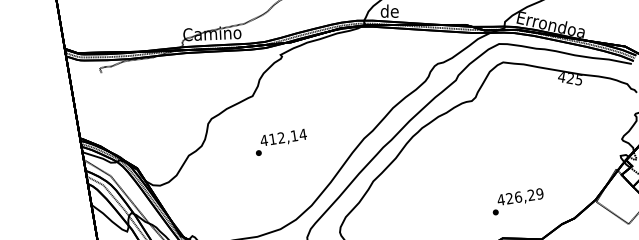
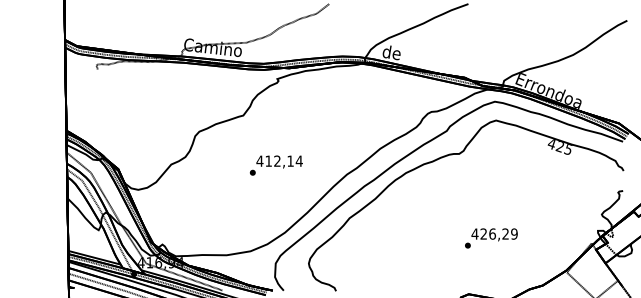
text: (280, 142) -> (275, 165), moved
text: (518, 201) -> (491, 238), moved

